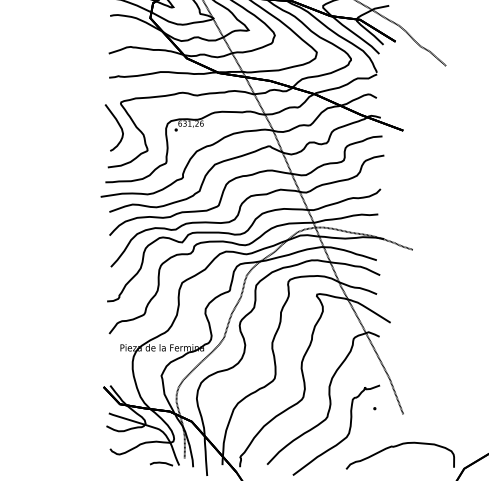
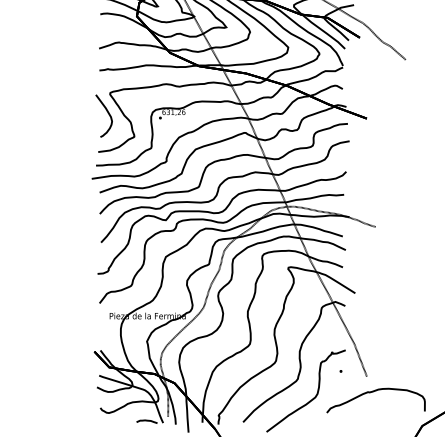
curve: (395, 447) -> (371, 393), moved

